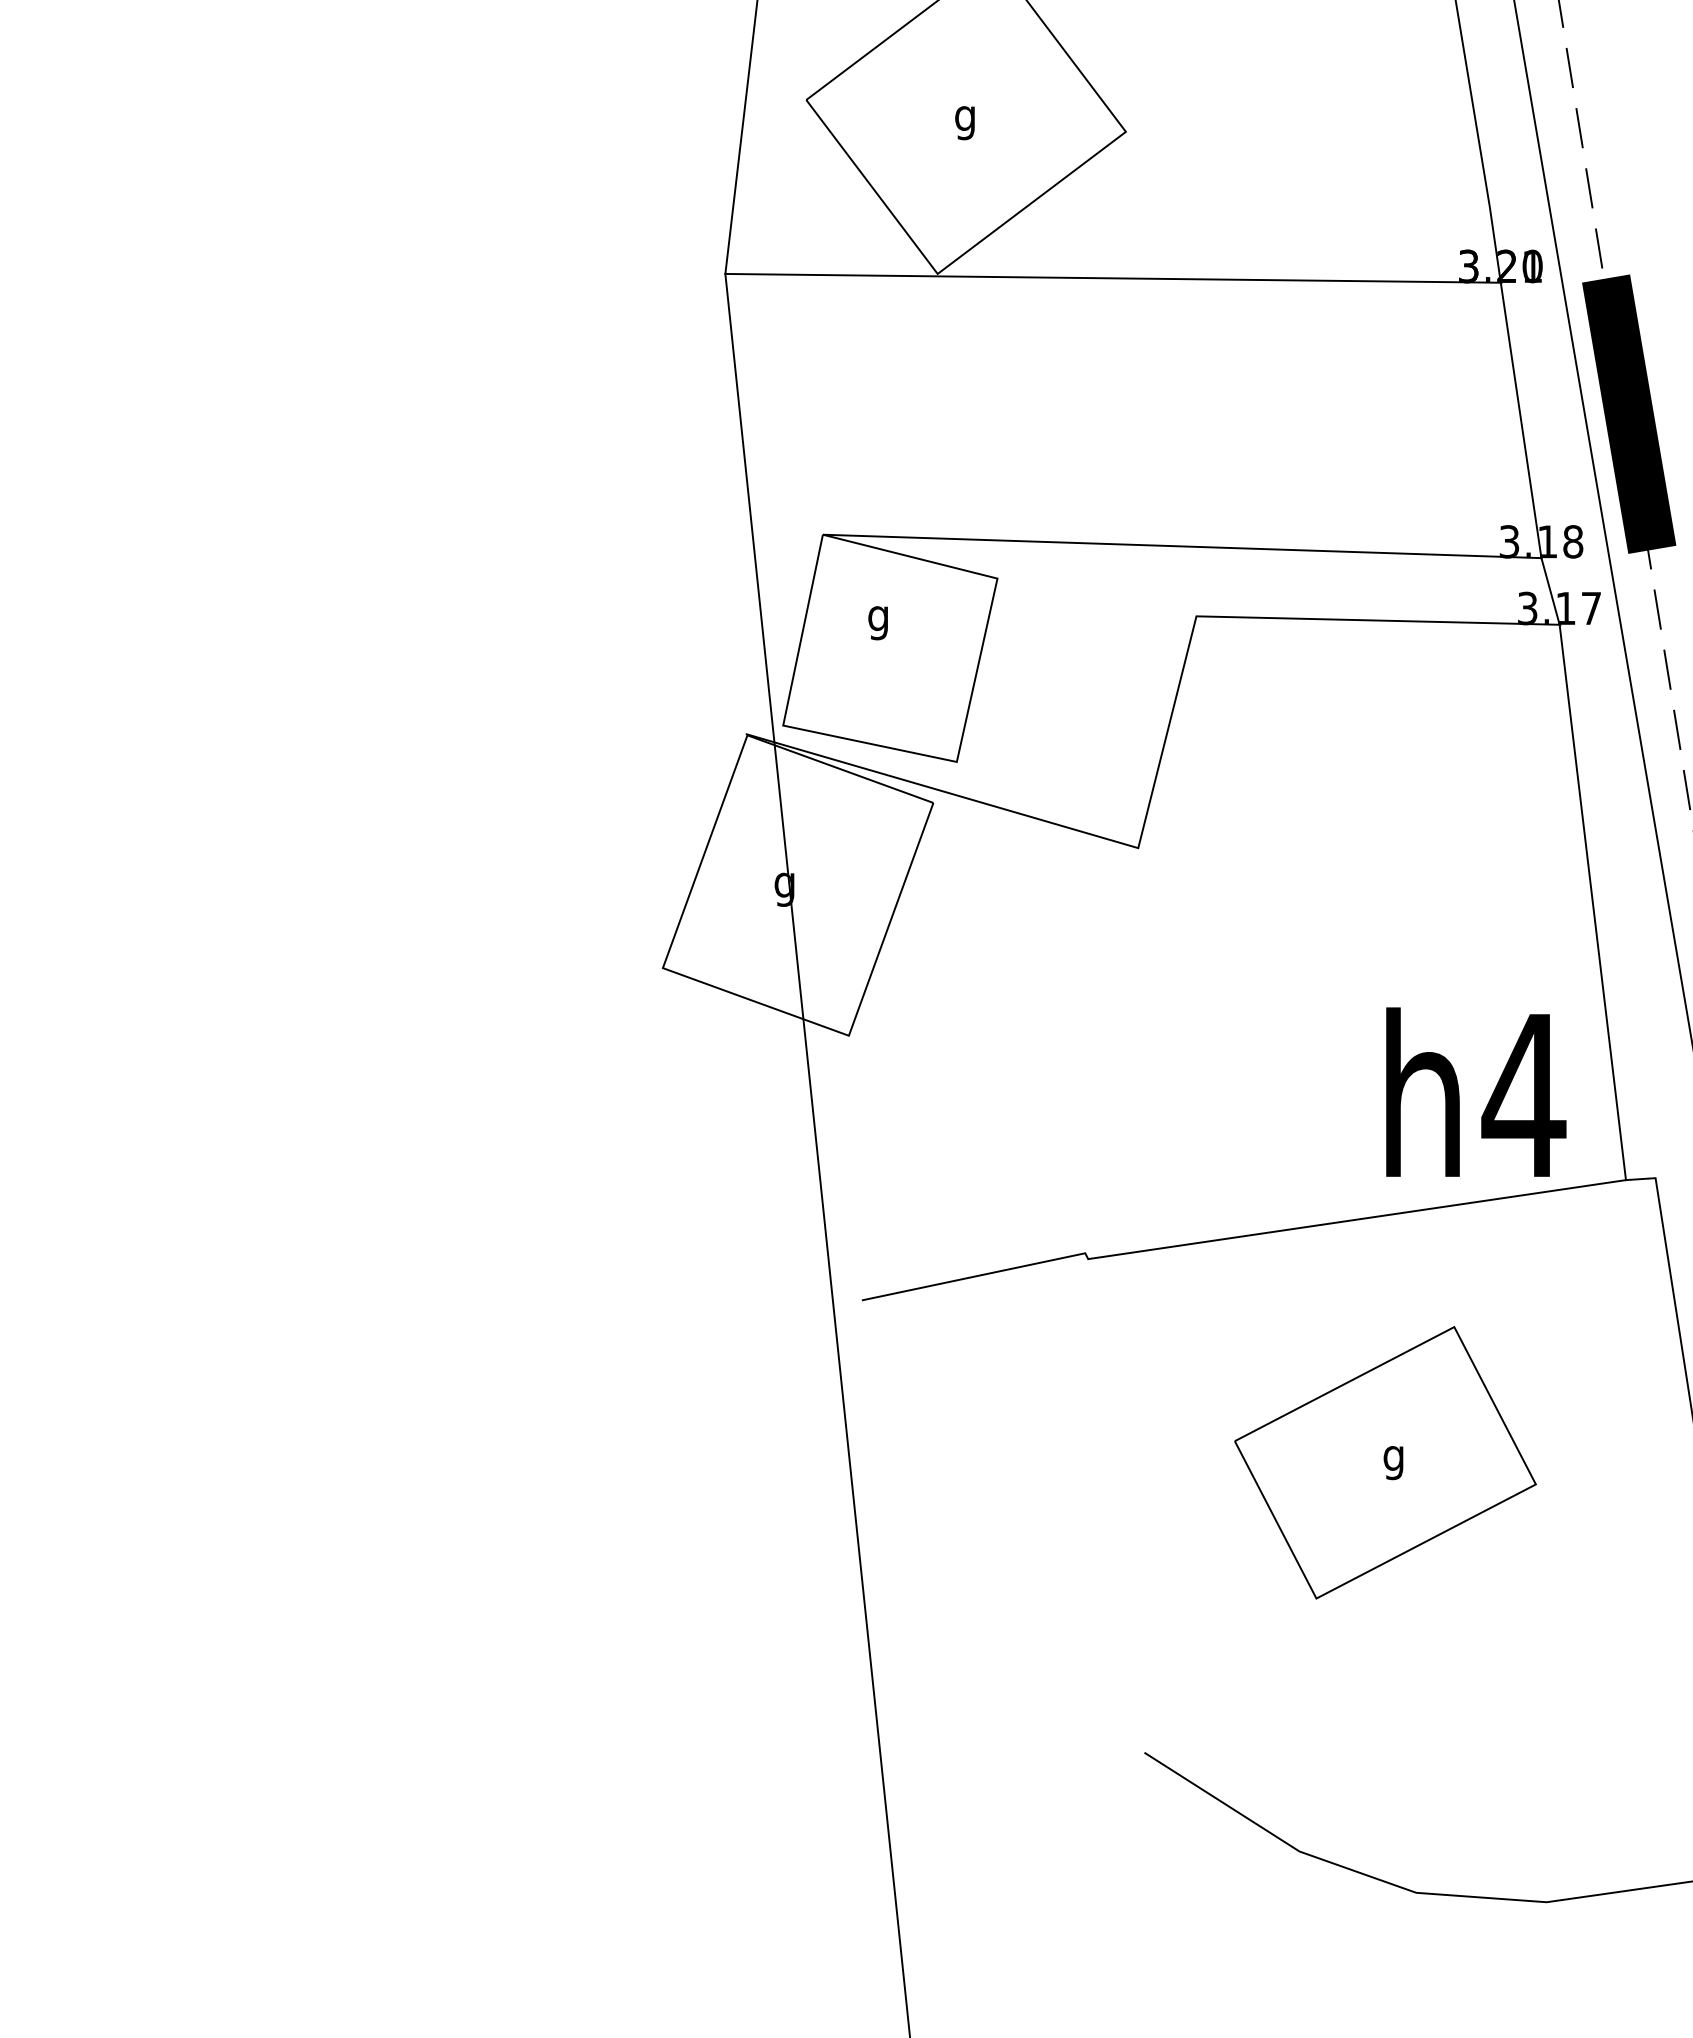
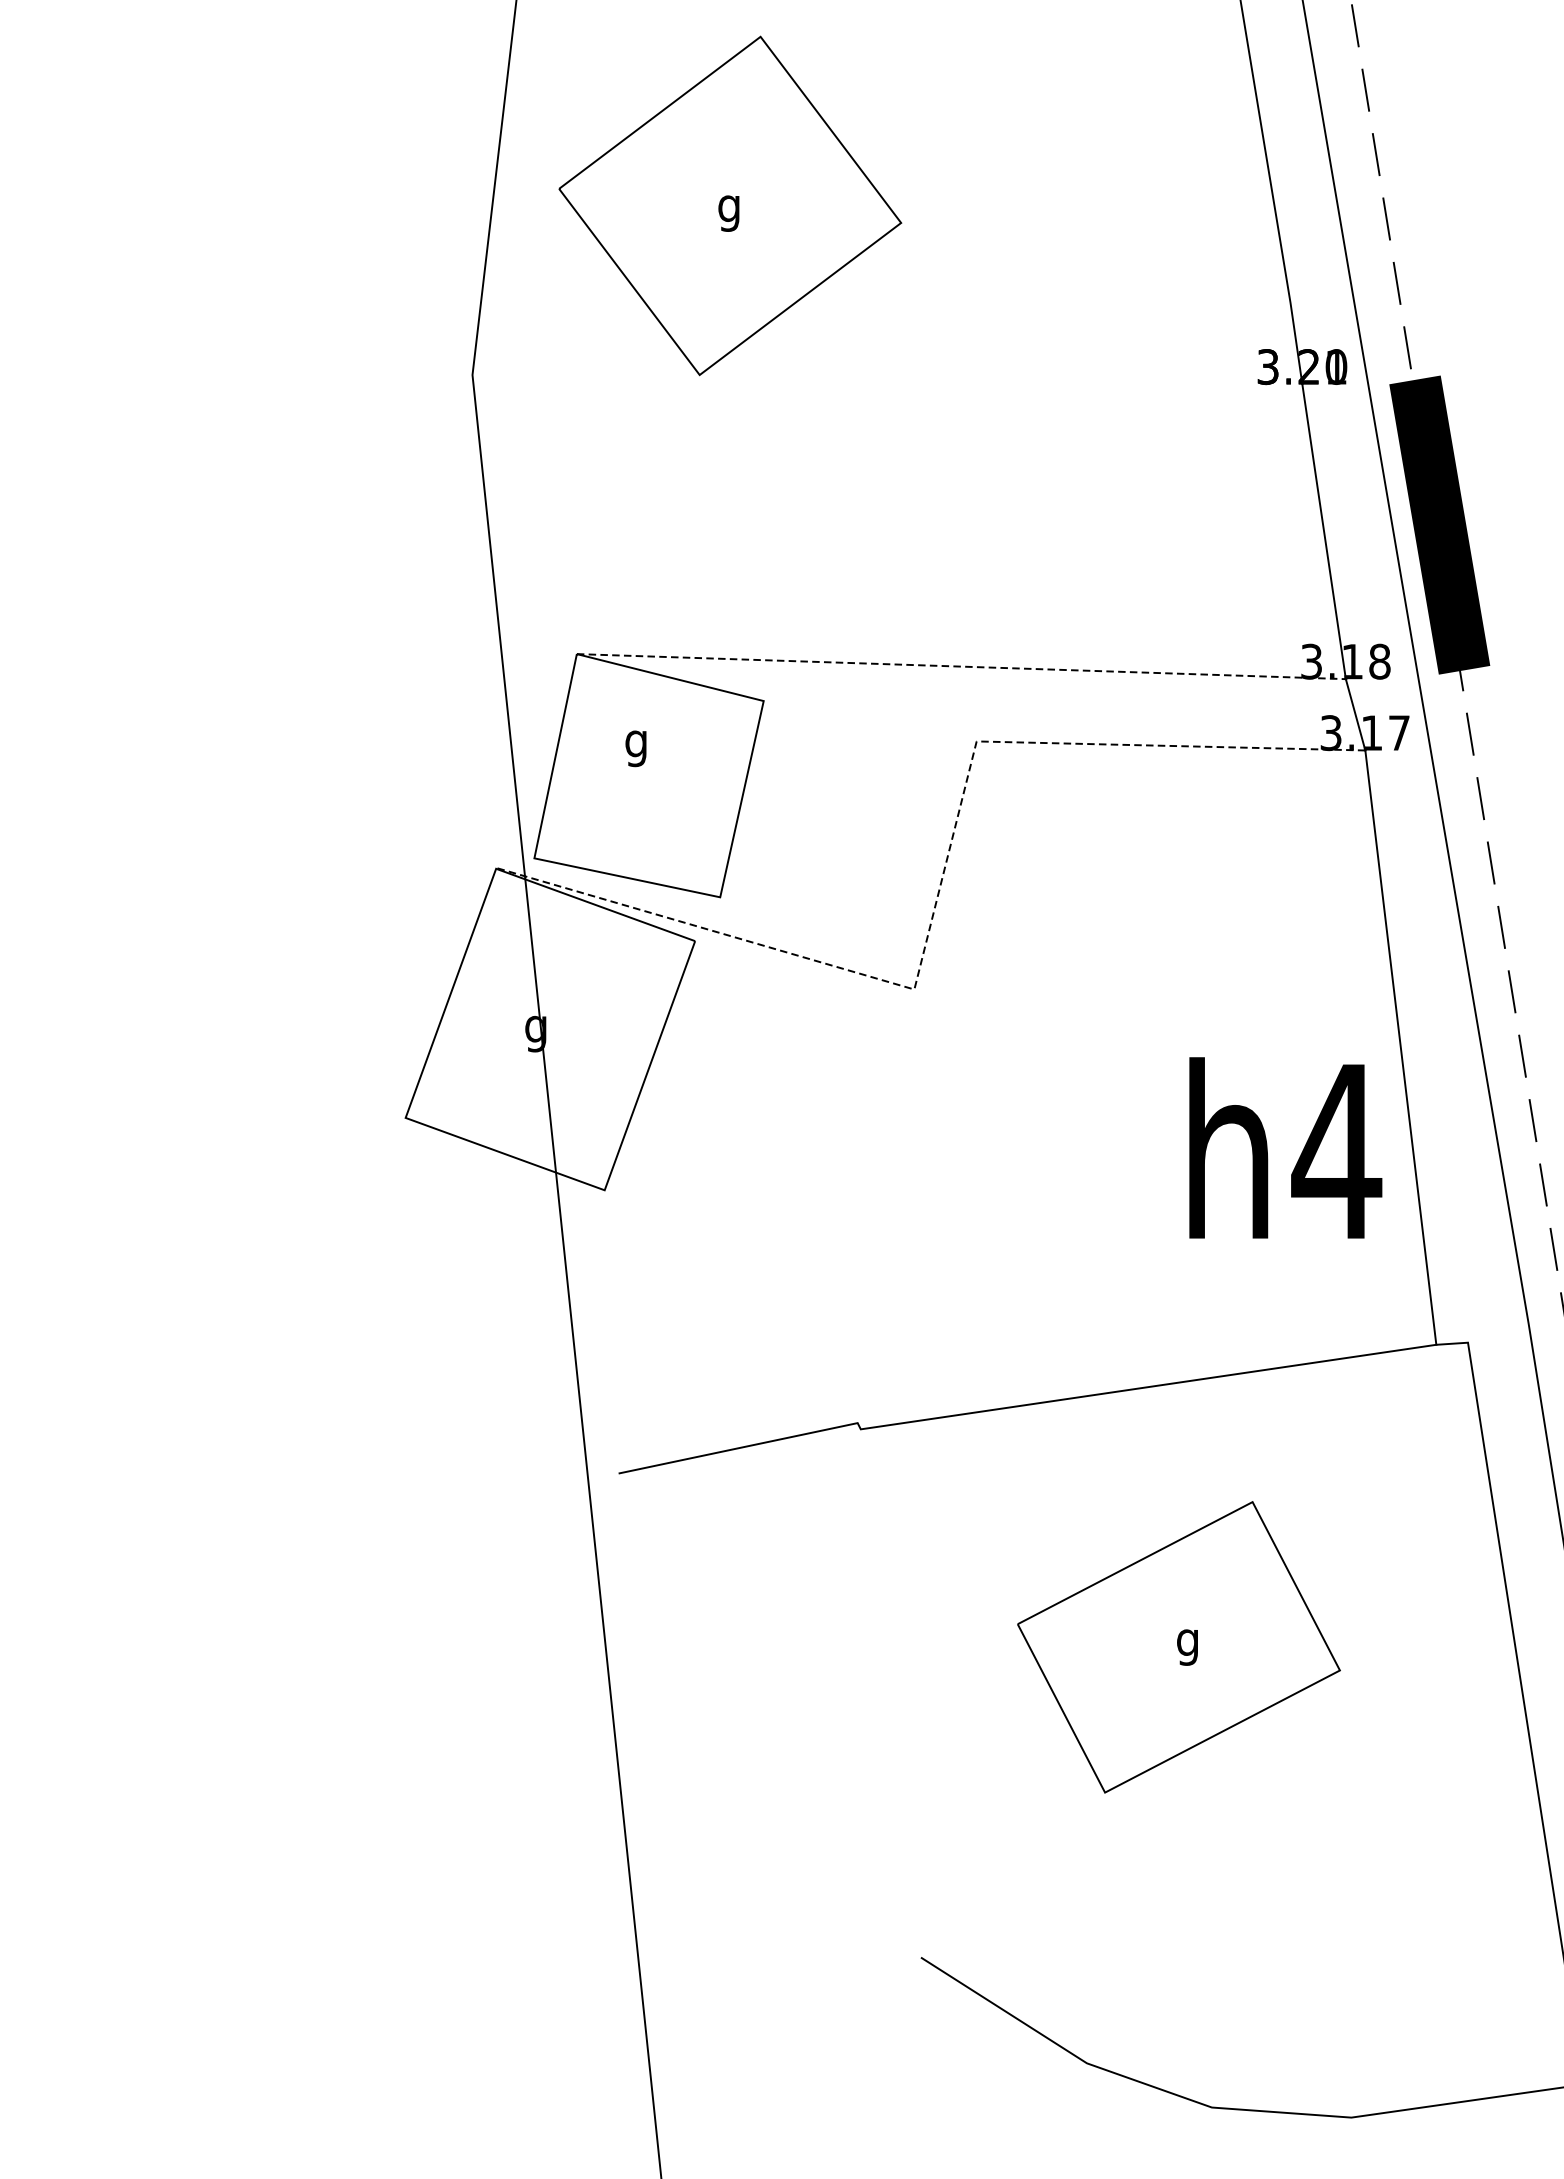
line: (1112, 277) -> (886, 378), removed
line: (1181, 546) -> (960, 666), solid -> dashed
line: (1161, 754) -> (939, 889), solid -> dashed
text: (1476, 1091) -> (1285, 1147), moved

